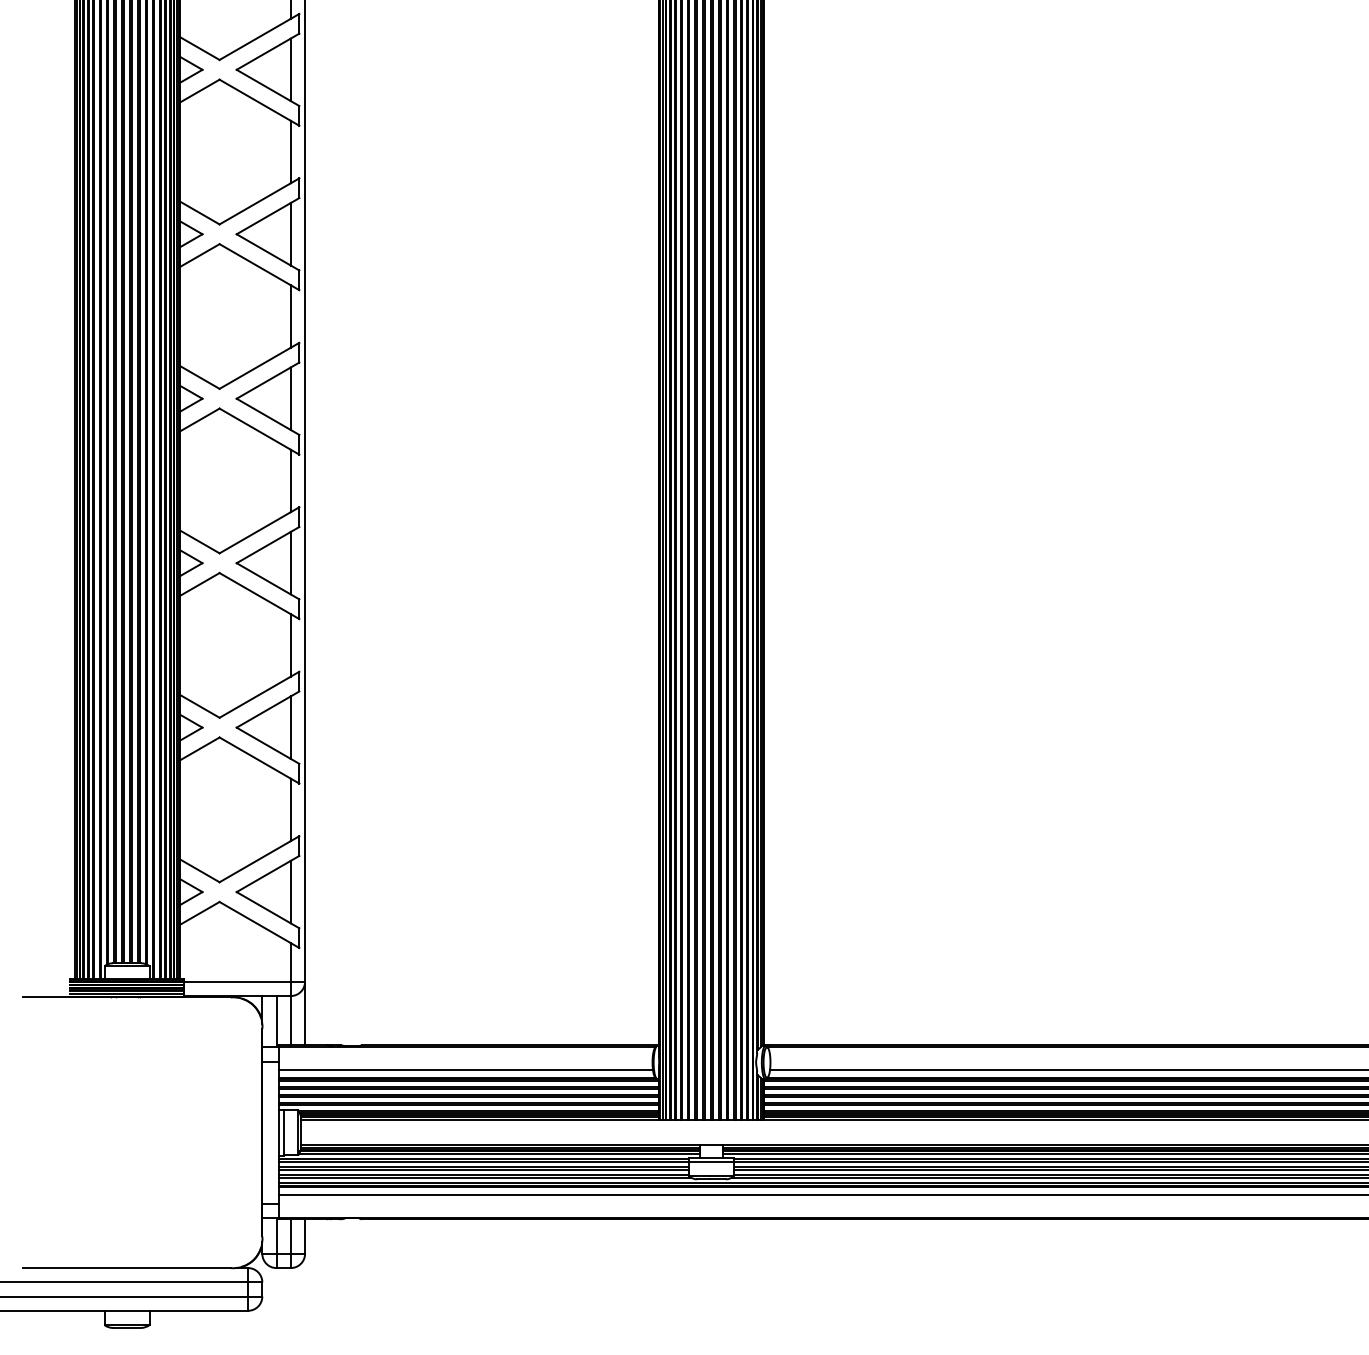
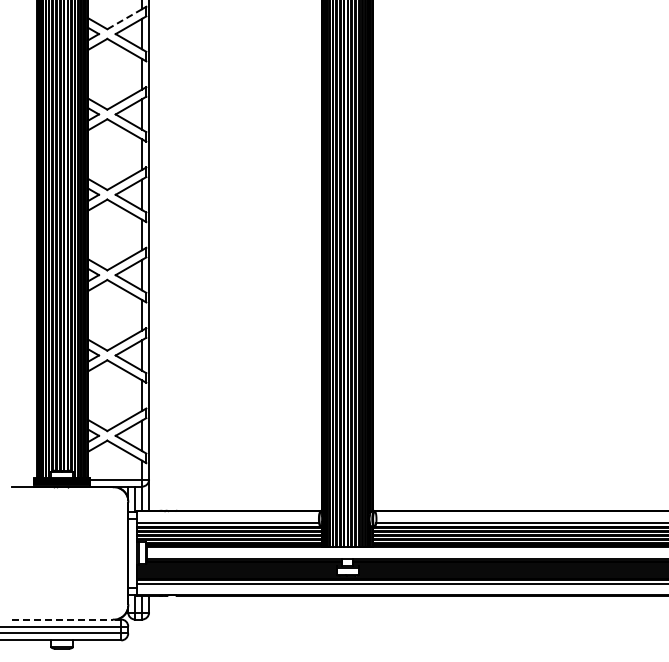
line: (254, 39) -> (124, 19), solid -> dashed
line: (127, 1267) -> (62, 619), solid -> dashed

